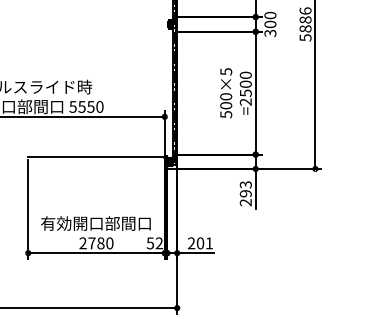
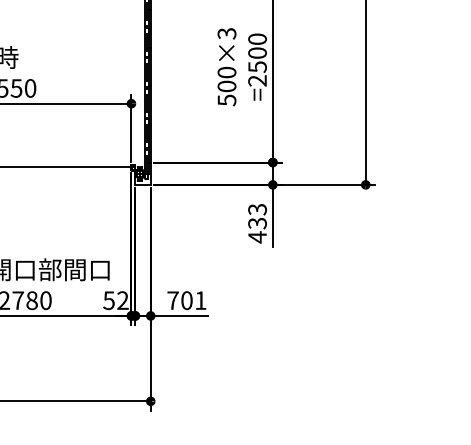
text: (225, 71) -> (225, 33), 500×5 -> 500×3
text: (245, 198) -> (256, 230), 293 -> 433
text: (191, 243) -> (172, 300), 201 -> 701

